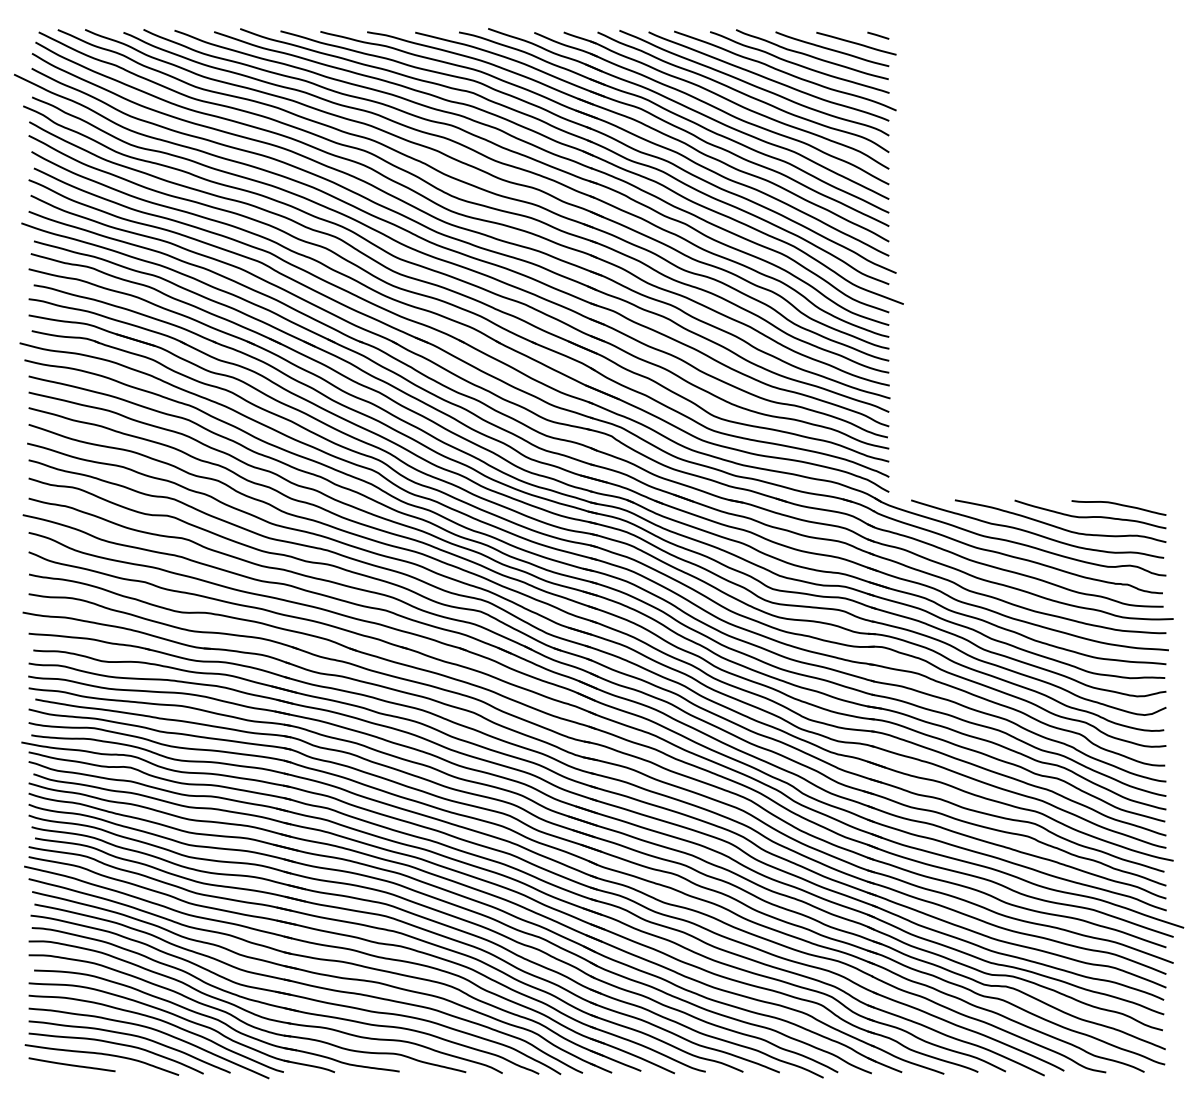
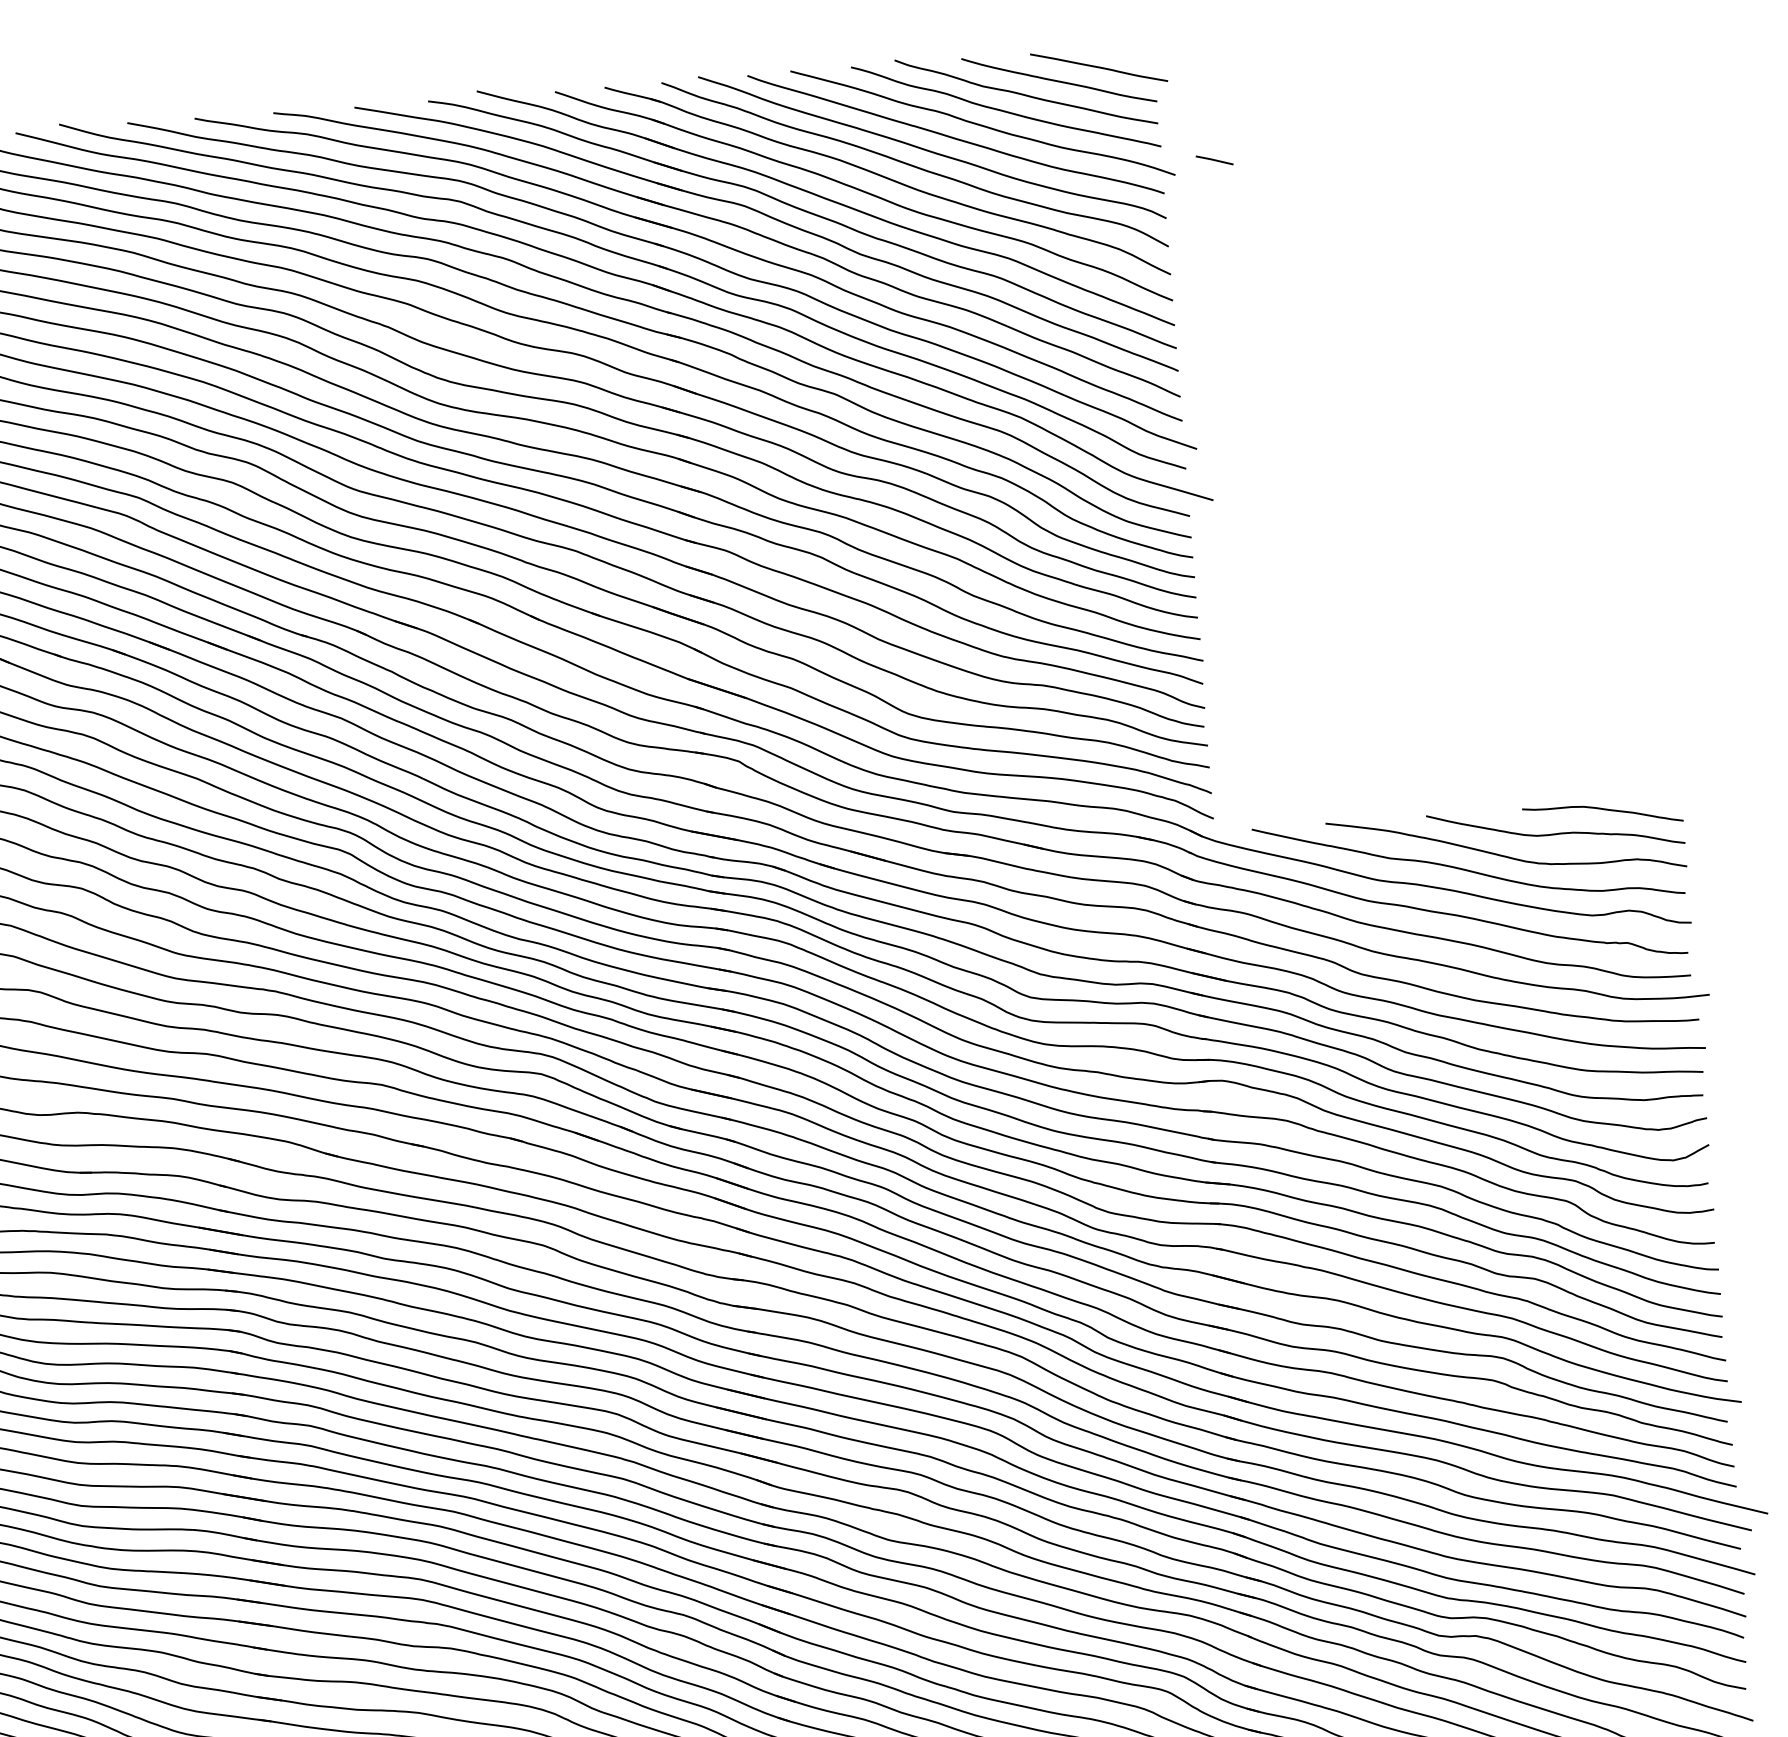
line: (878, 35) -> (1214, 159), moved

